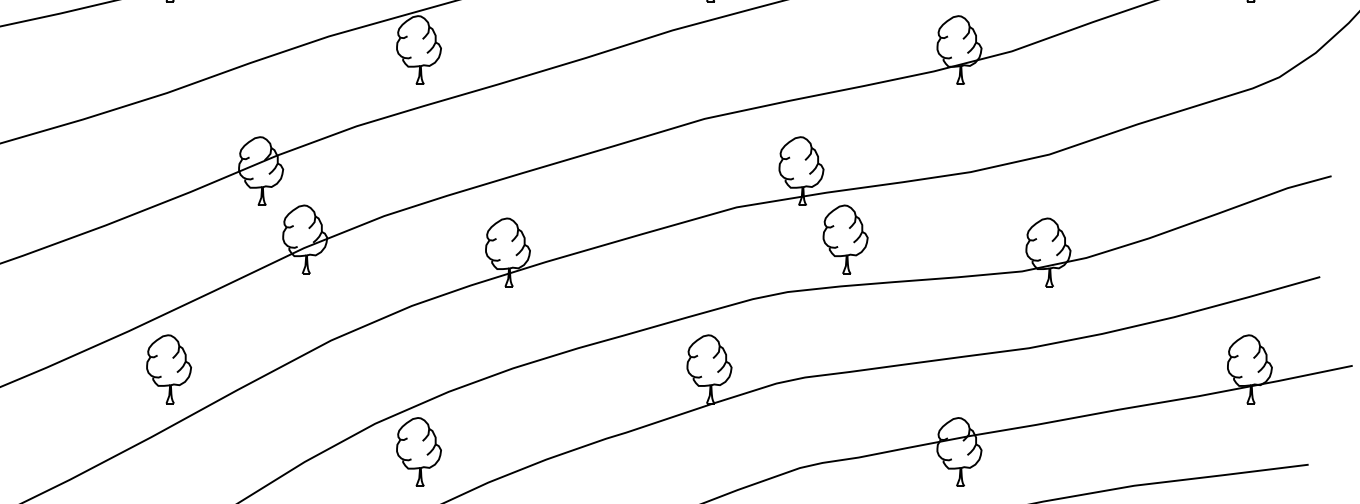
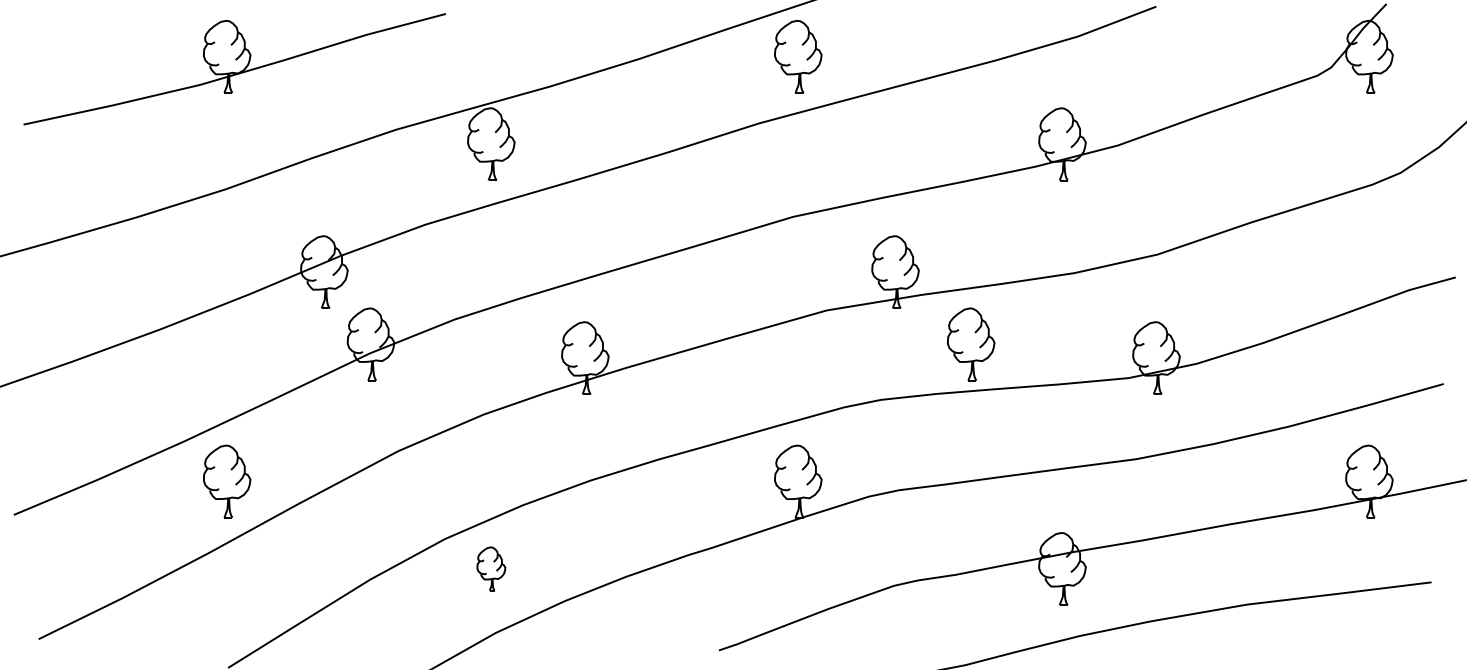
part: (845, 239) -> (971, 344), moved
part: (419, 451) -> (491, 568), size x0.6

